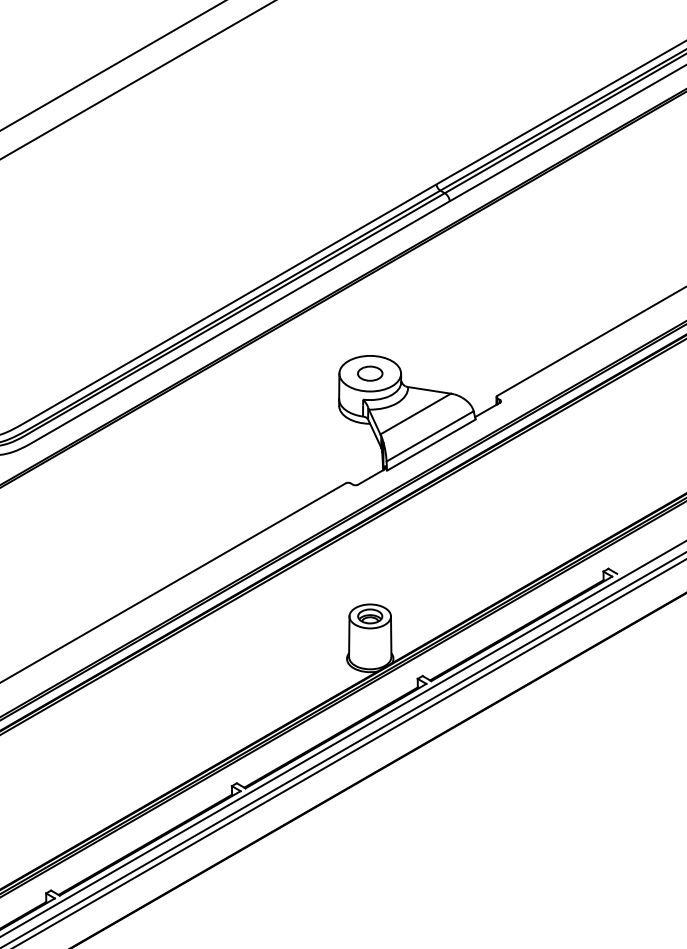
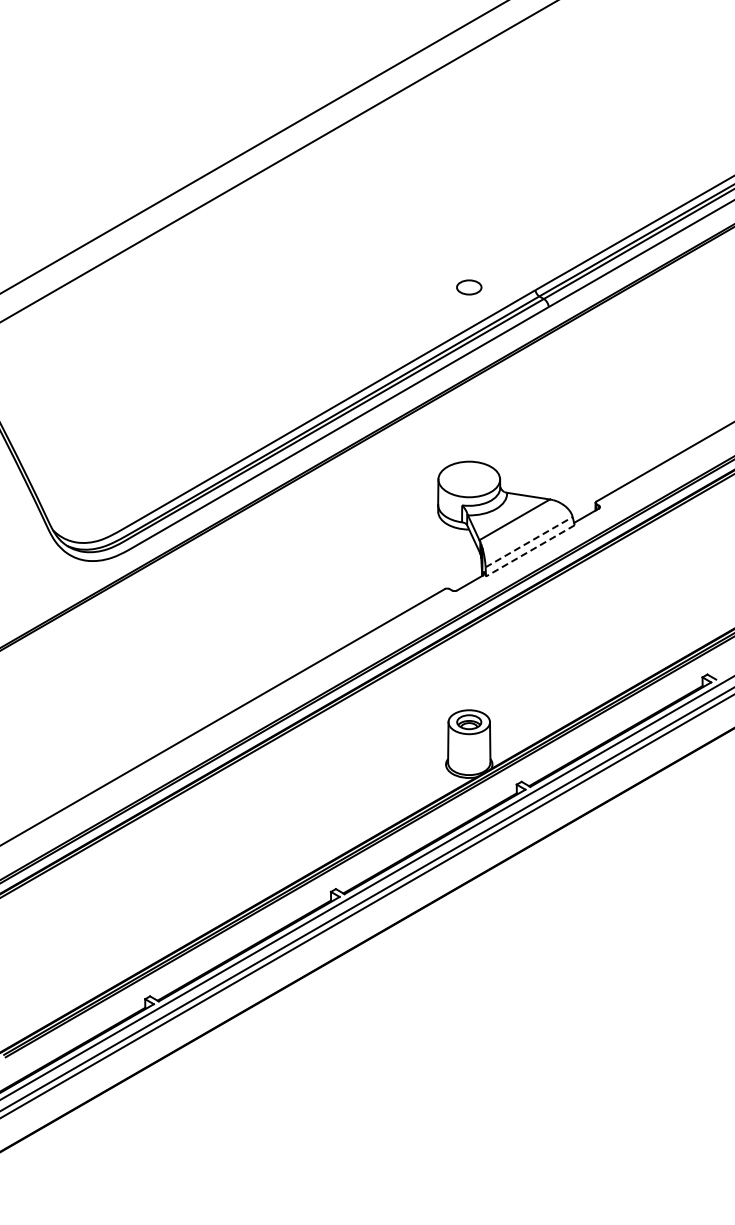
part: (370, 373) -> (469, 287), moved
line: (430, 435) -> (529, 541), solid -> dashed
line: (430, 445) -> (529, 551), solid -> dashed

